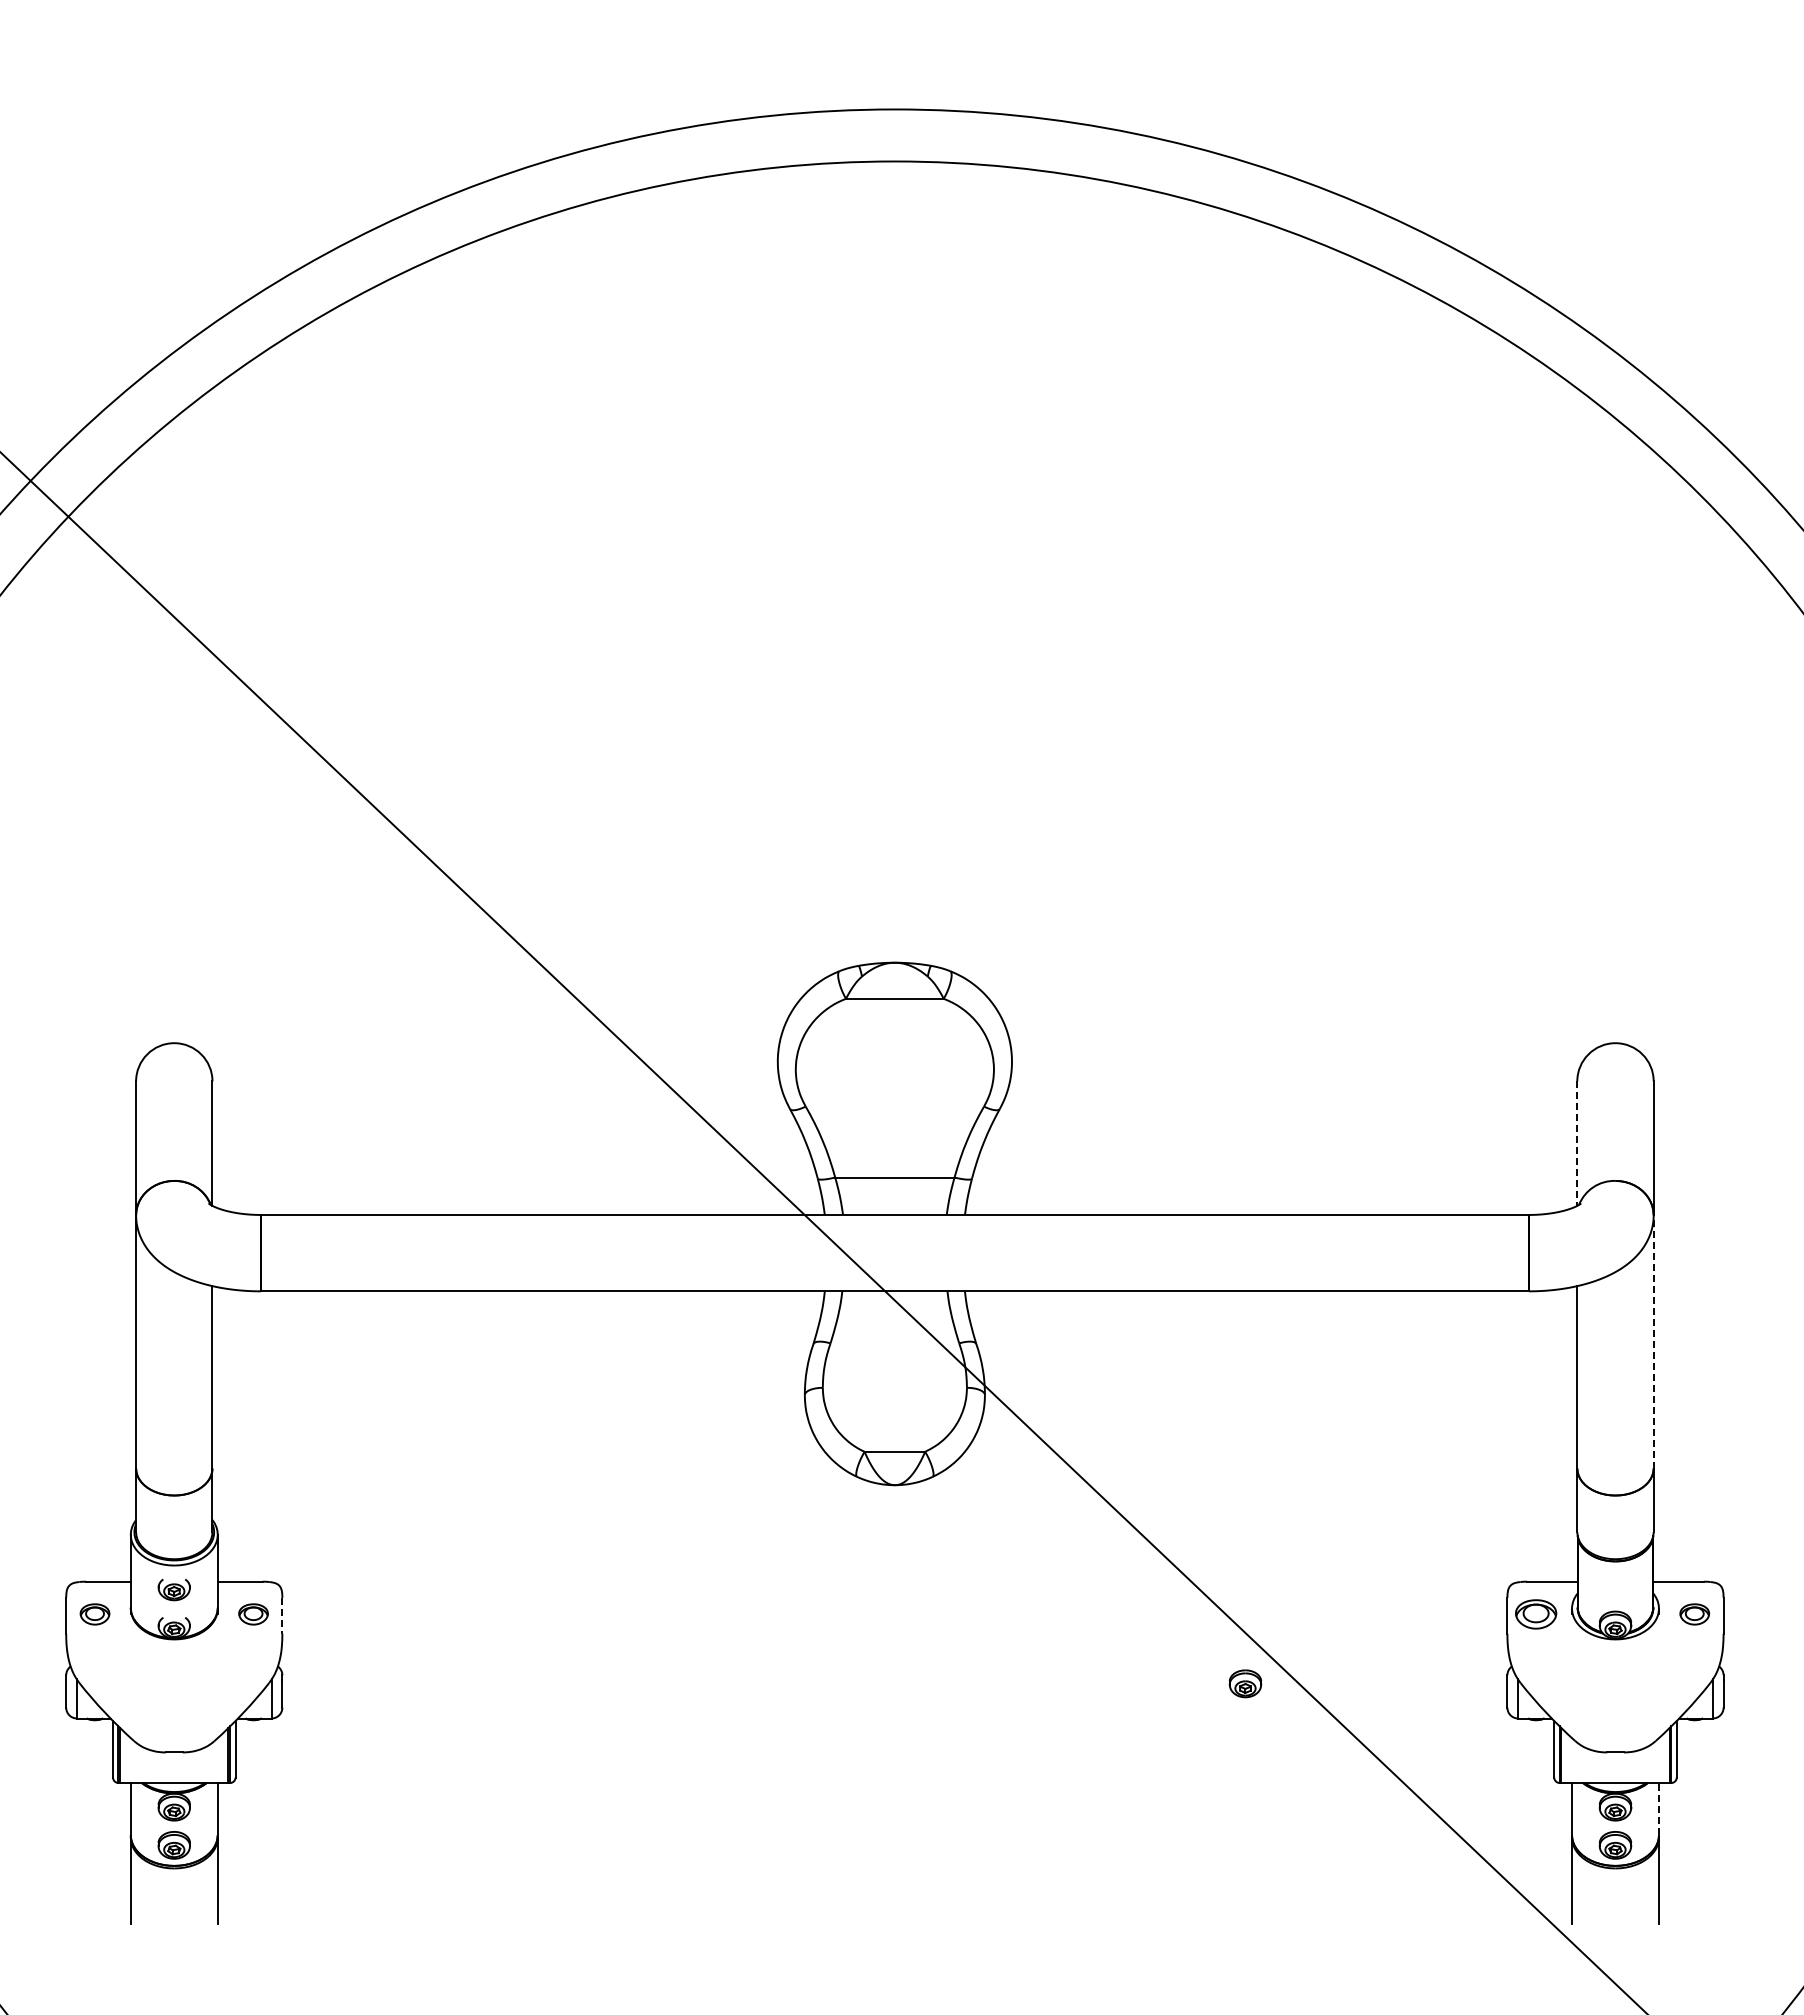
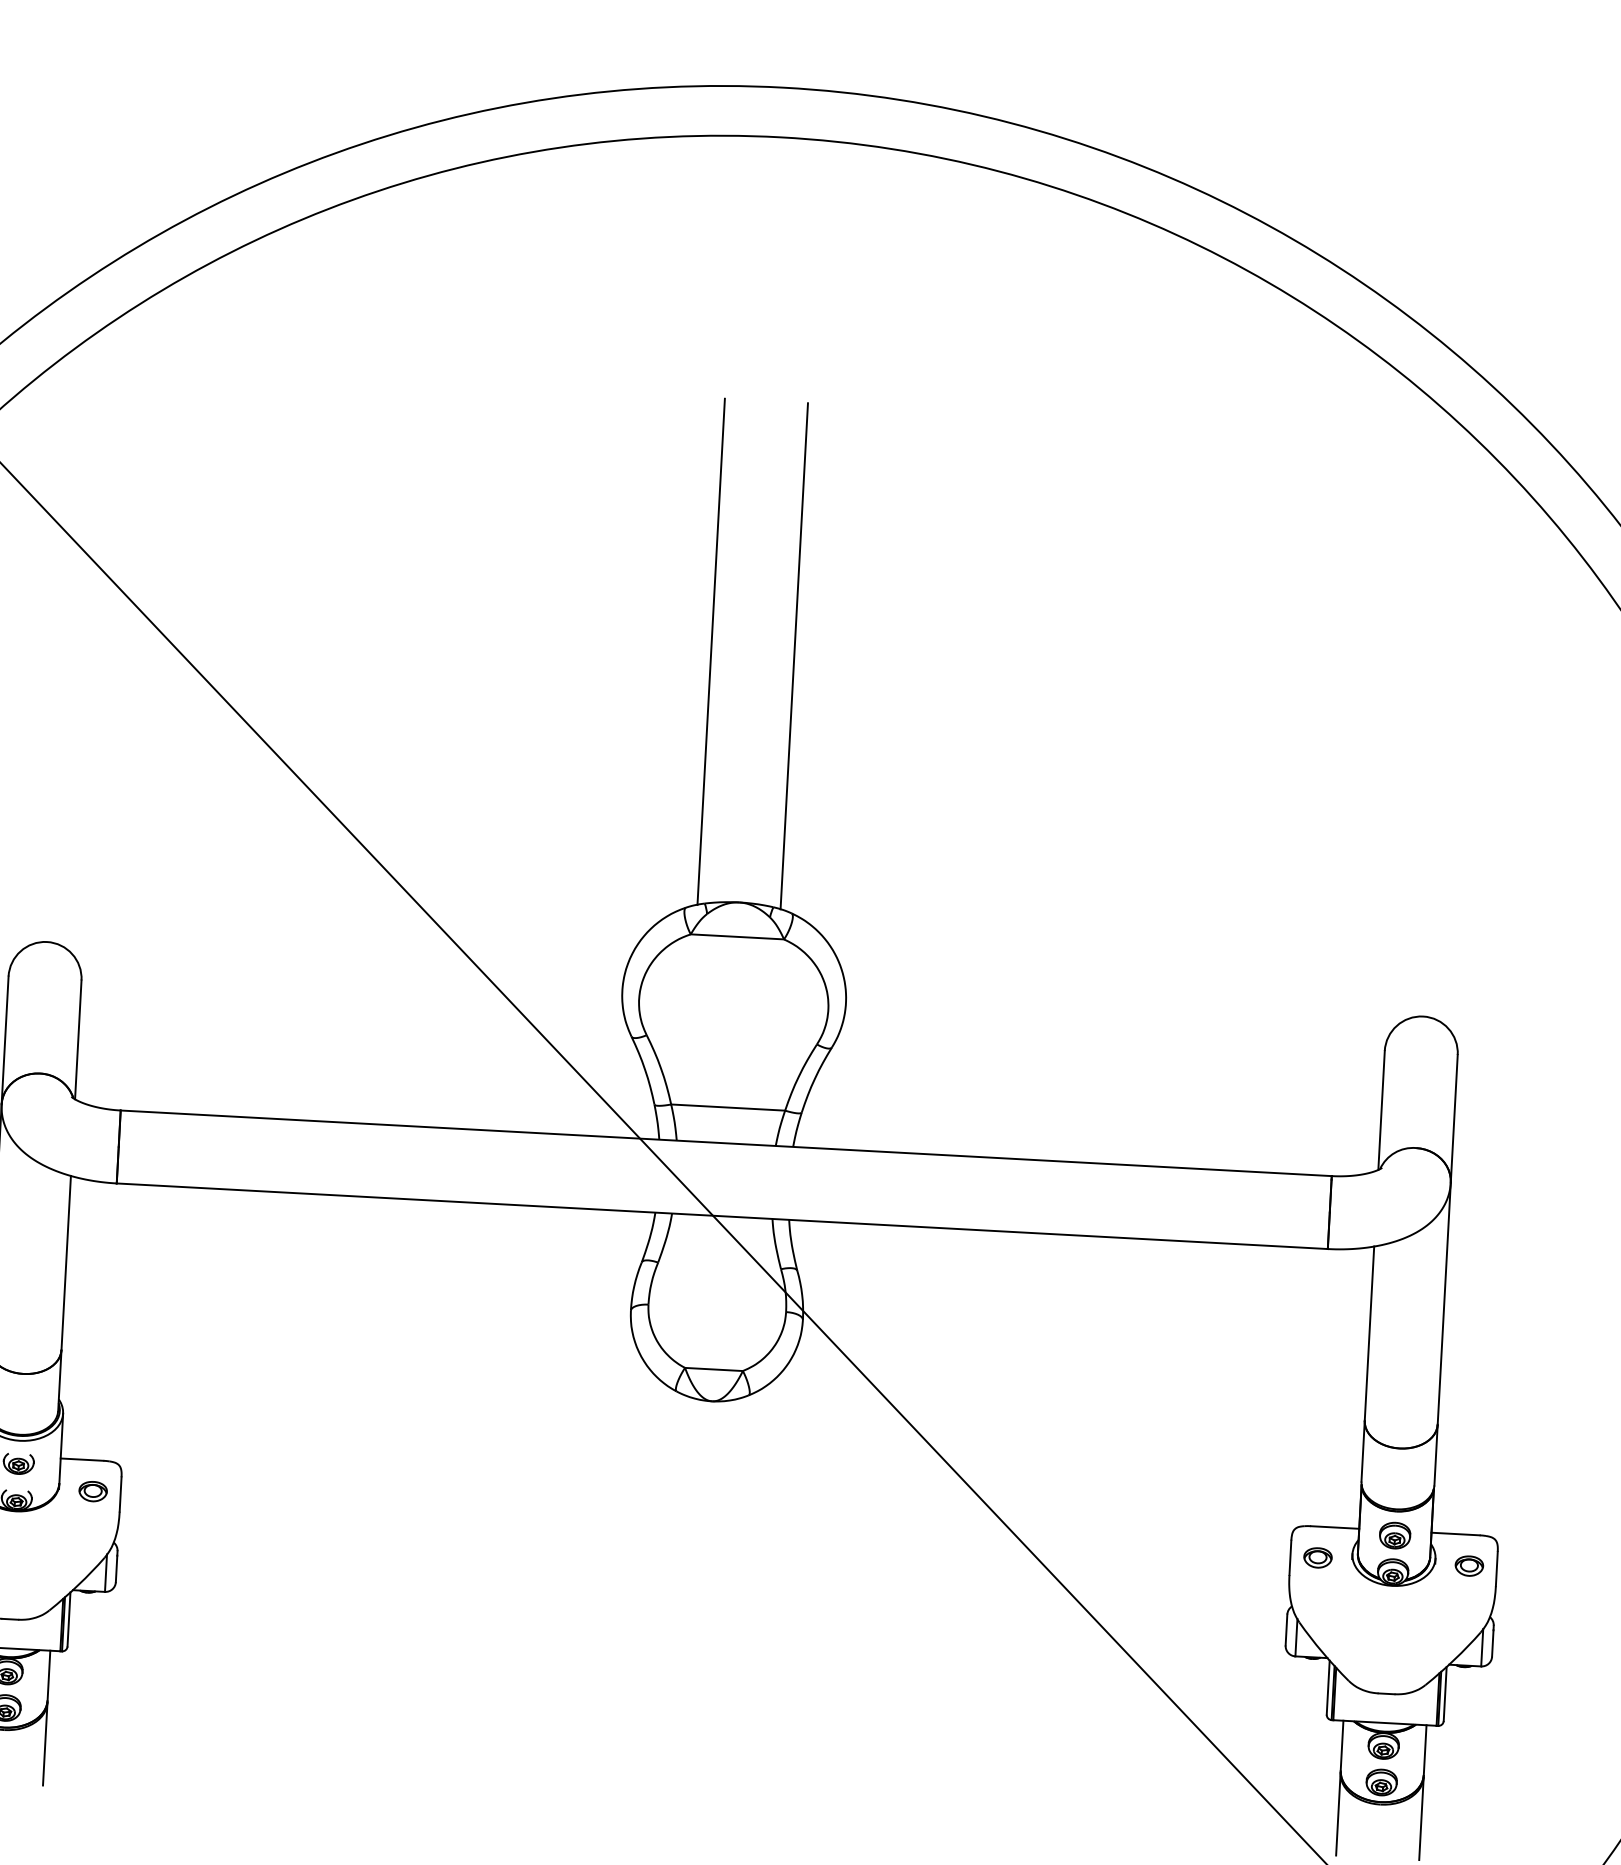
line: (851, 702) -> (711, 651), added
line: (938, 702) -> (794, 656), added
line: (1577, 1144) -> (1381, 1111), dashed -> solid
line: (1653, 1341) -> (1444, 1303), dashed -> solid
part: (1536, 1614) -> (1318, 1558), size x0.71
line: (282, 1615) -> (120, 1494), dashed -> solid
part: (1245, 1683) -> (1395, 1535), moved
line: (1659, 1808) -> (1425, 1749), dashed -> solid

